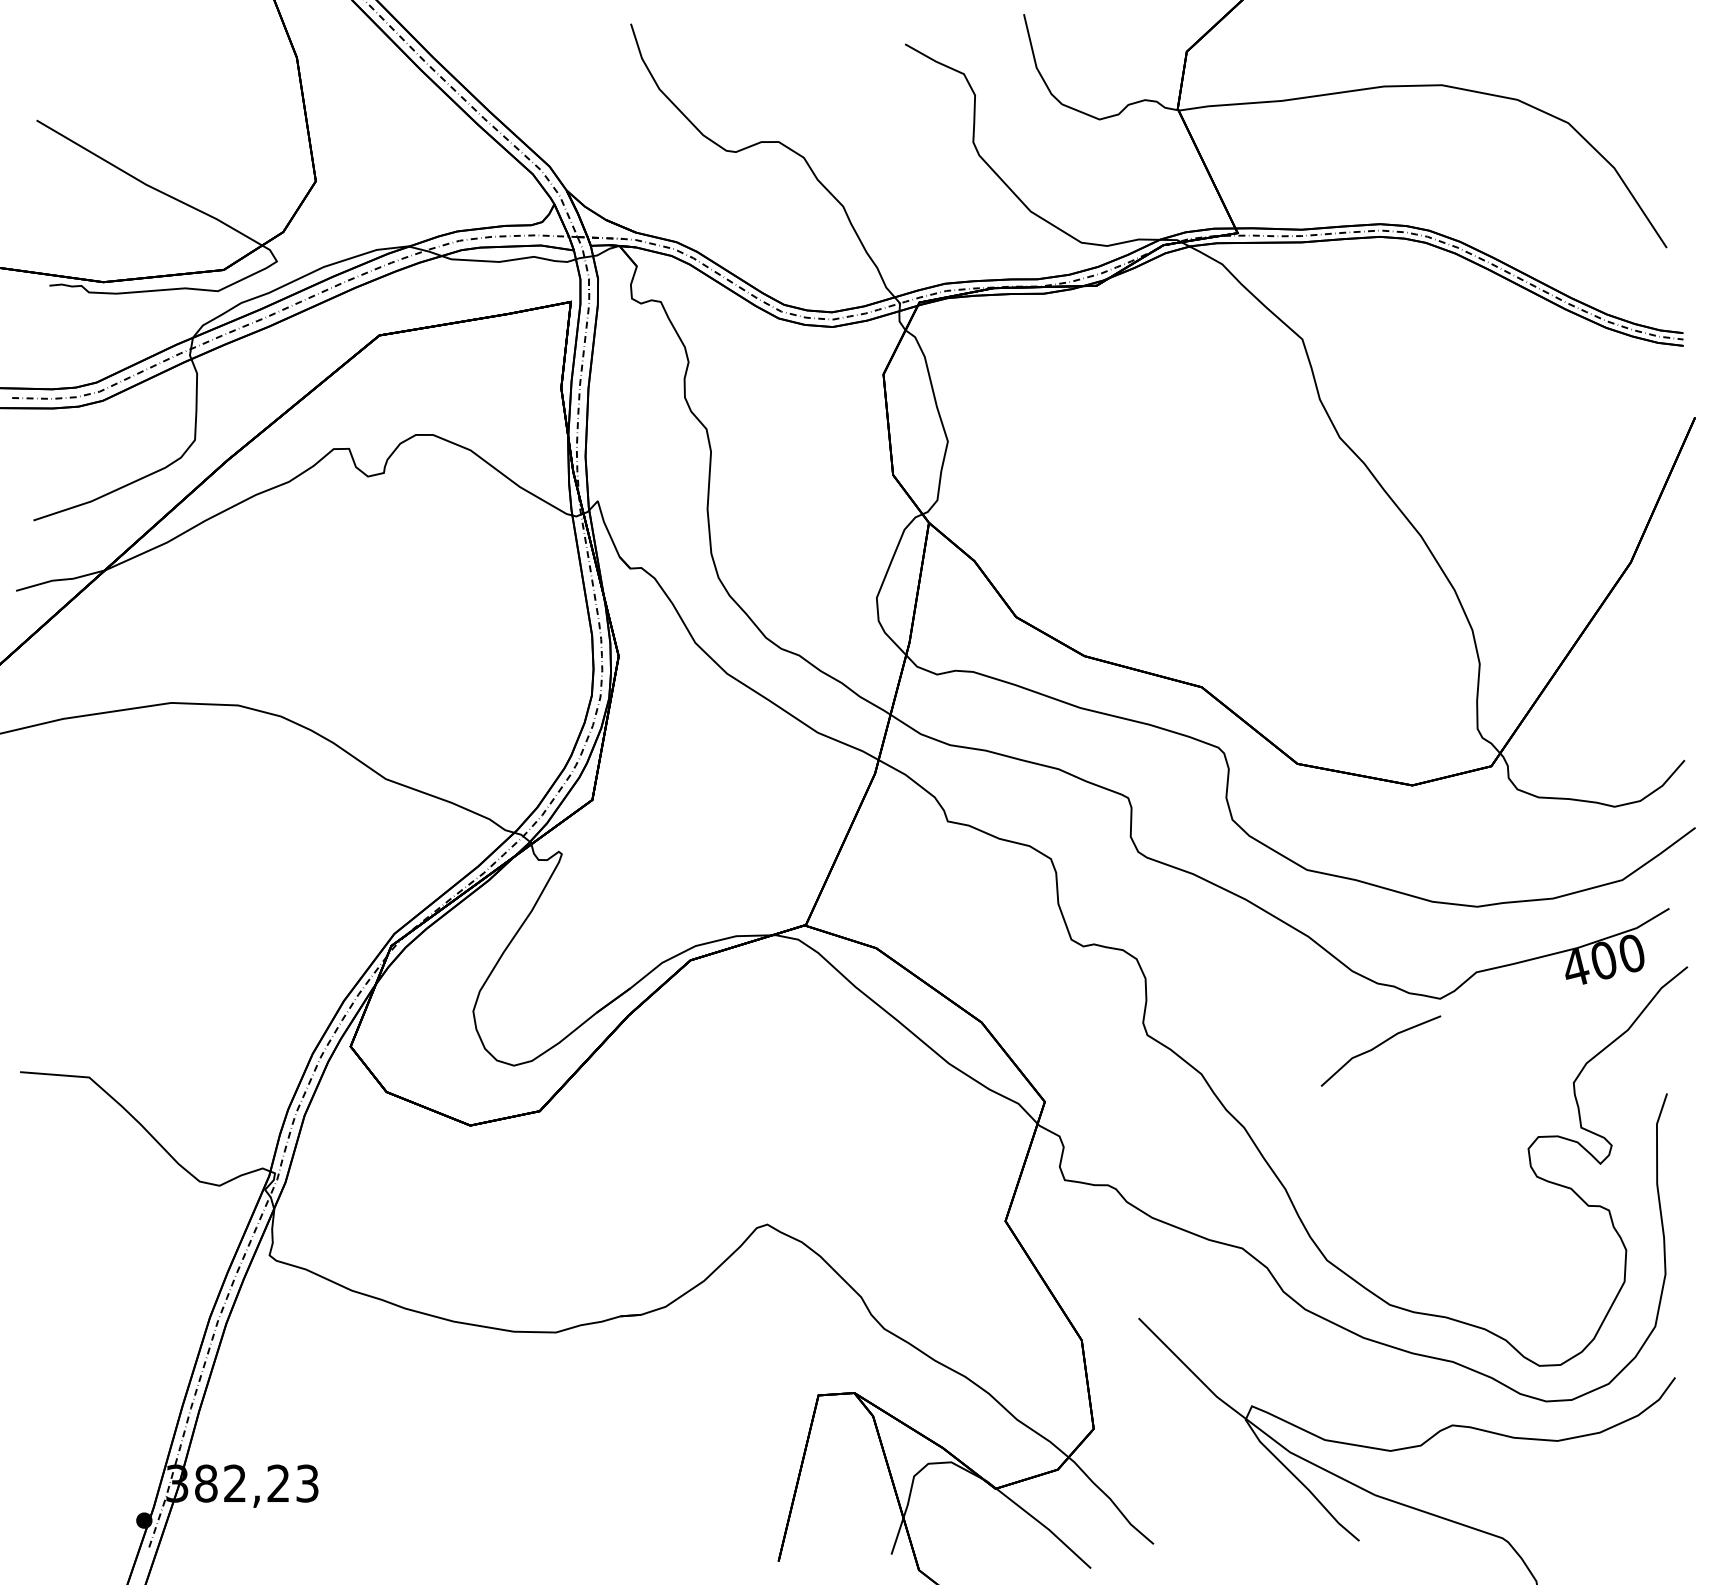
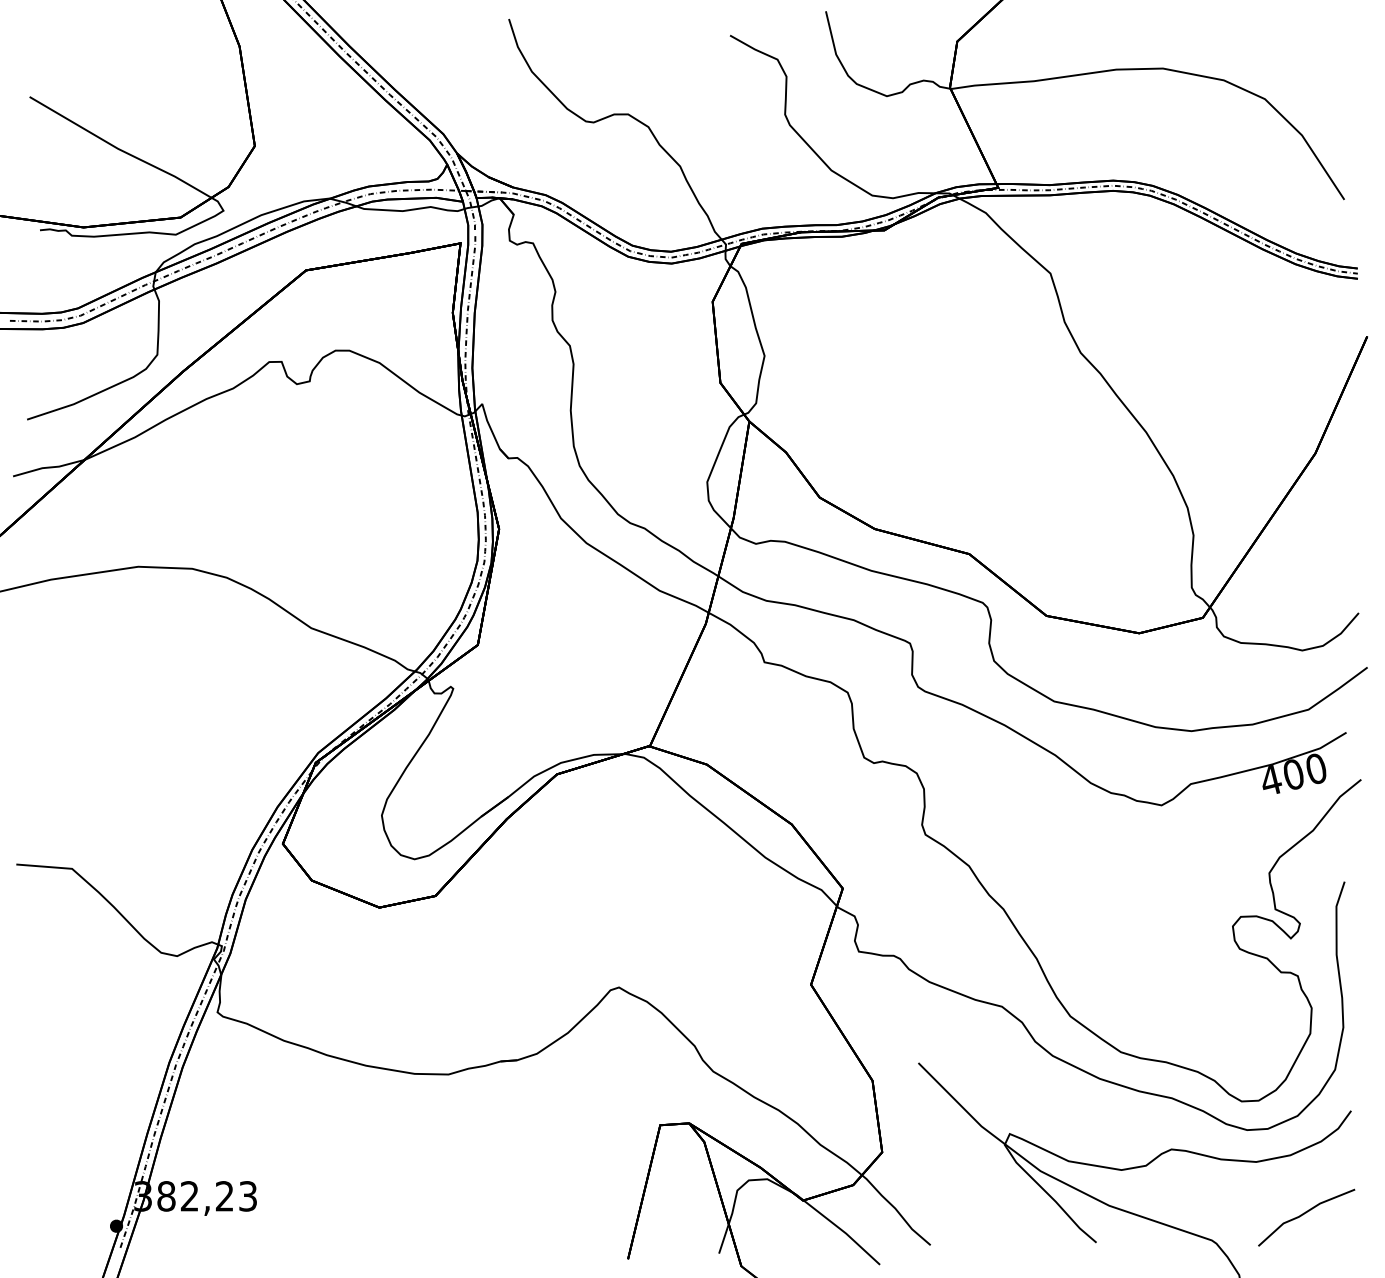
line: (1379, 1046) -> (1305, 1214), moved

